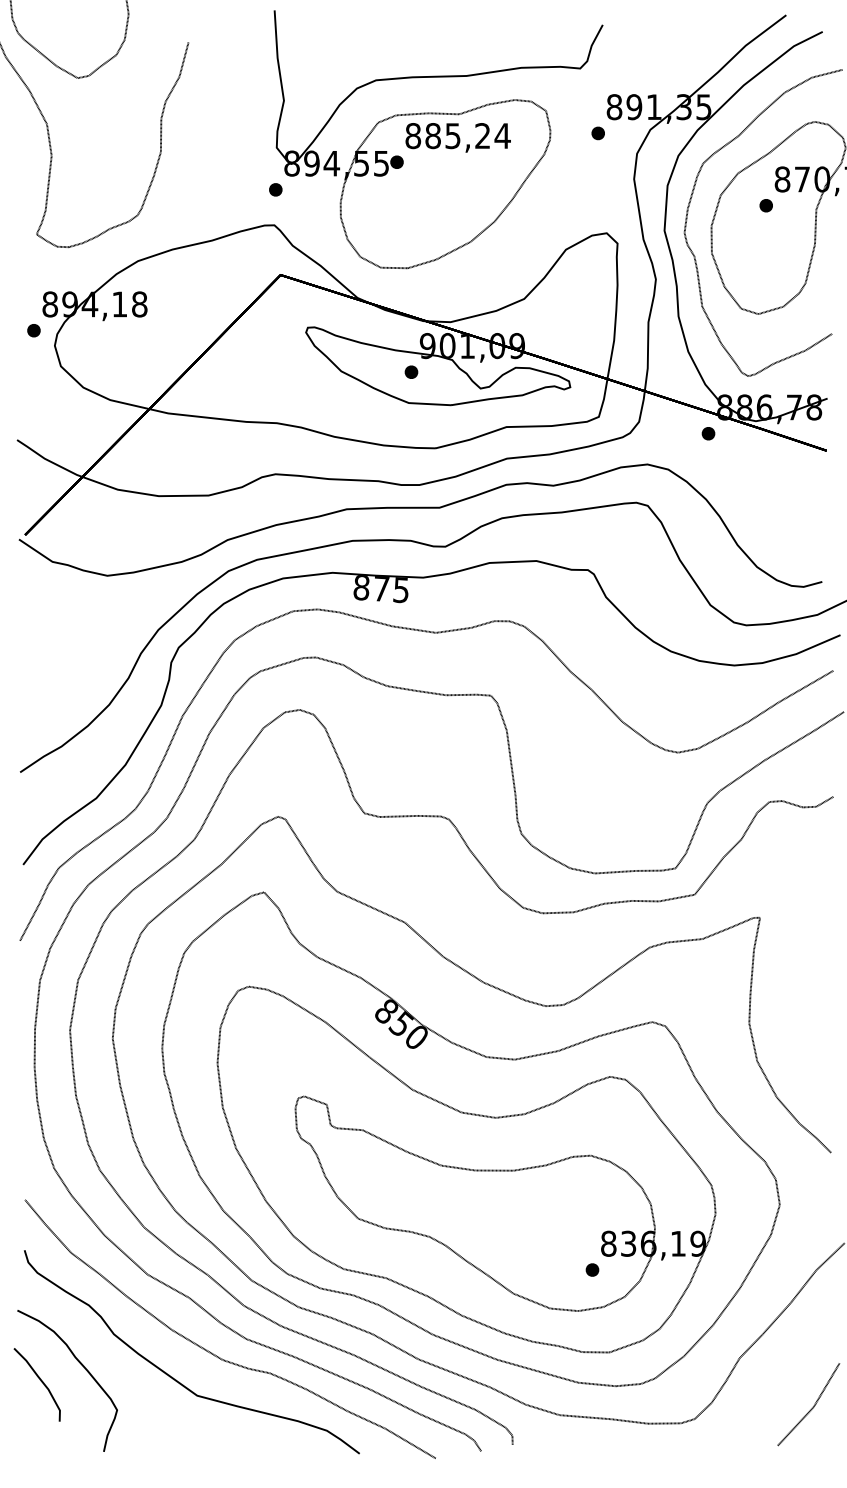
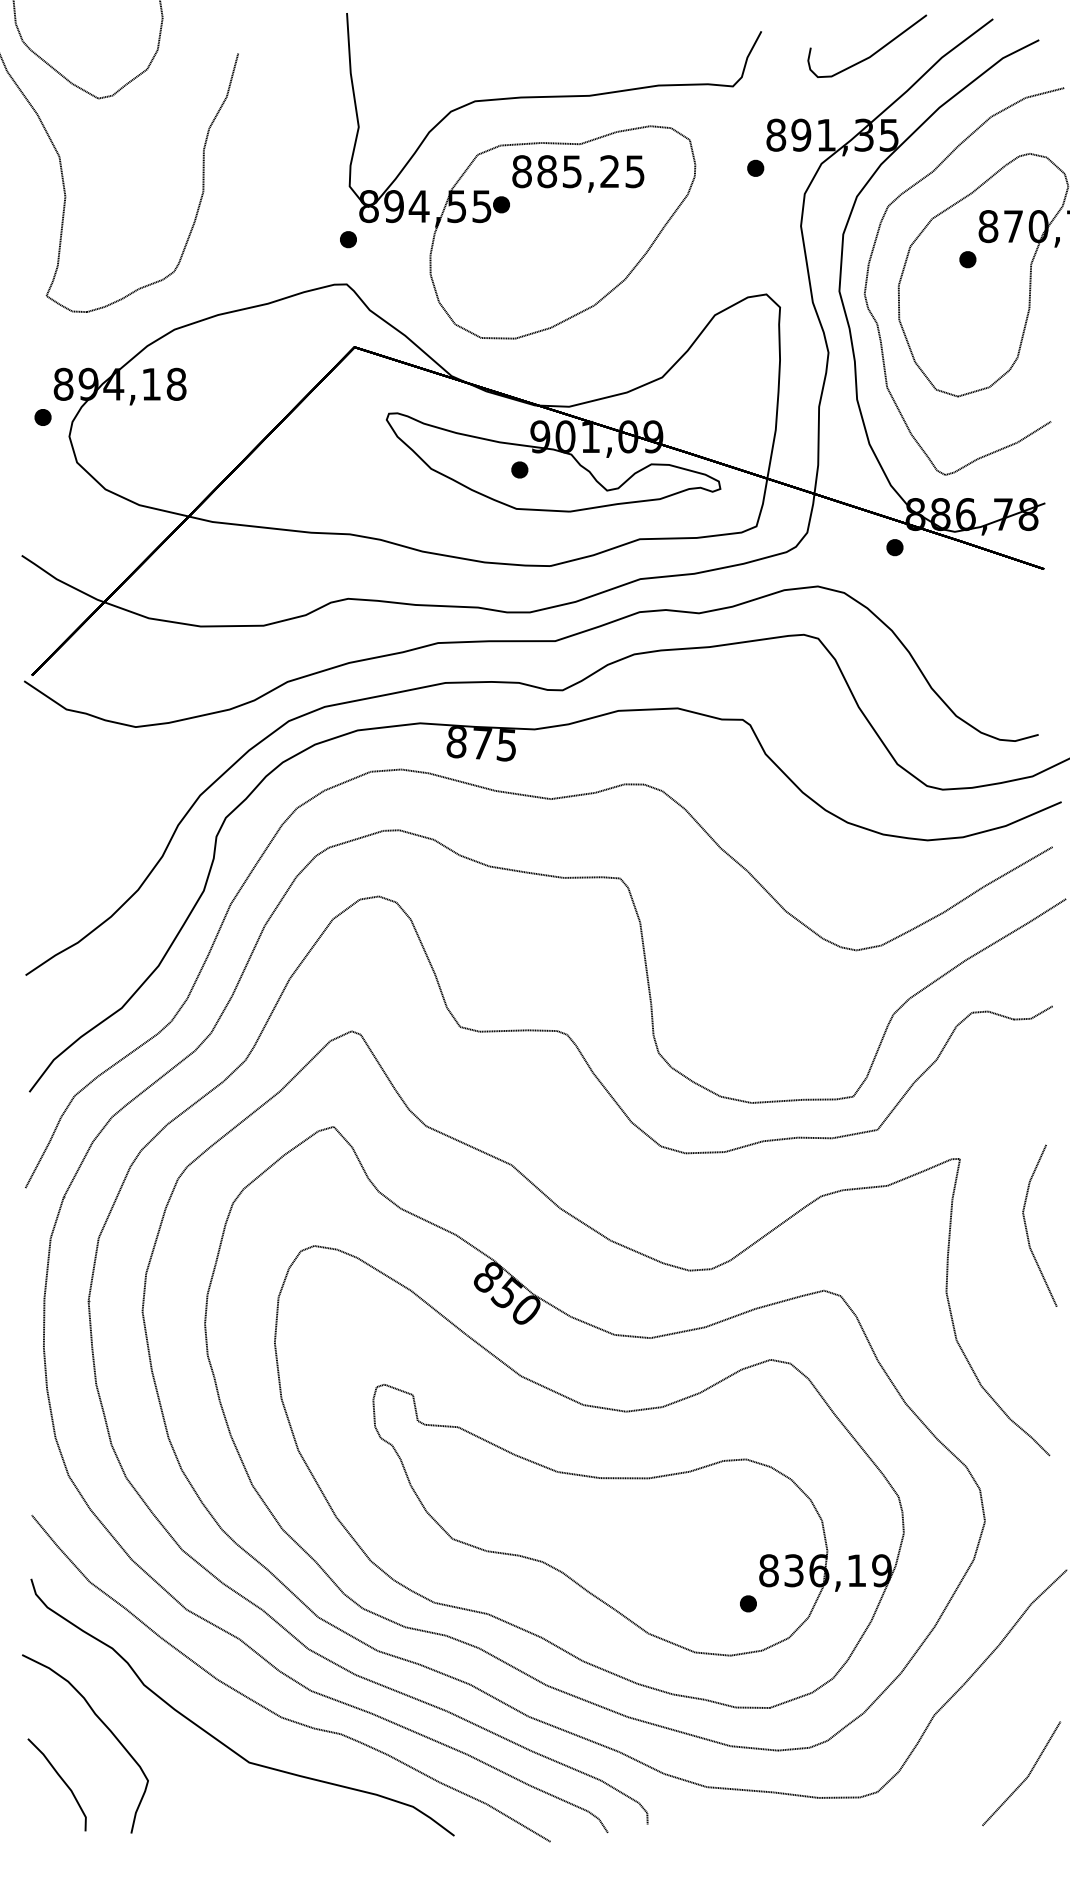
curve: (689, 43) -> (871, 54), added
text: (502, 135) -> (634, 171), 885,24 -> 885,25
line: (813, 973) -> (1027, 1229), added
curve: (41, 1382) -> (62, 1781), moved

